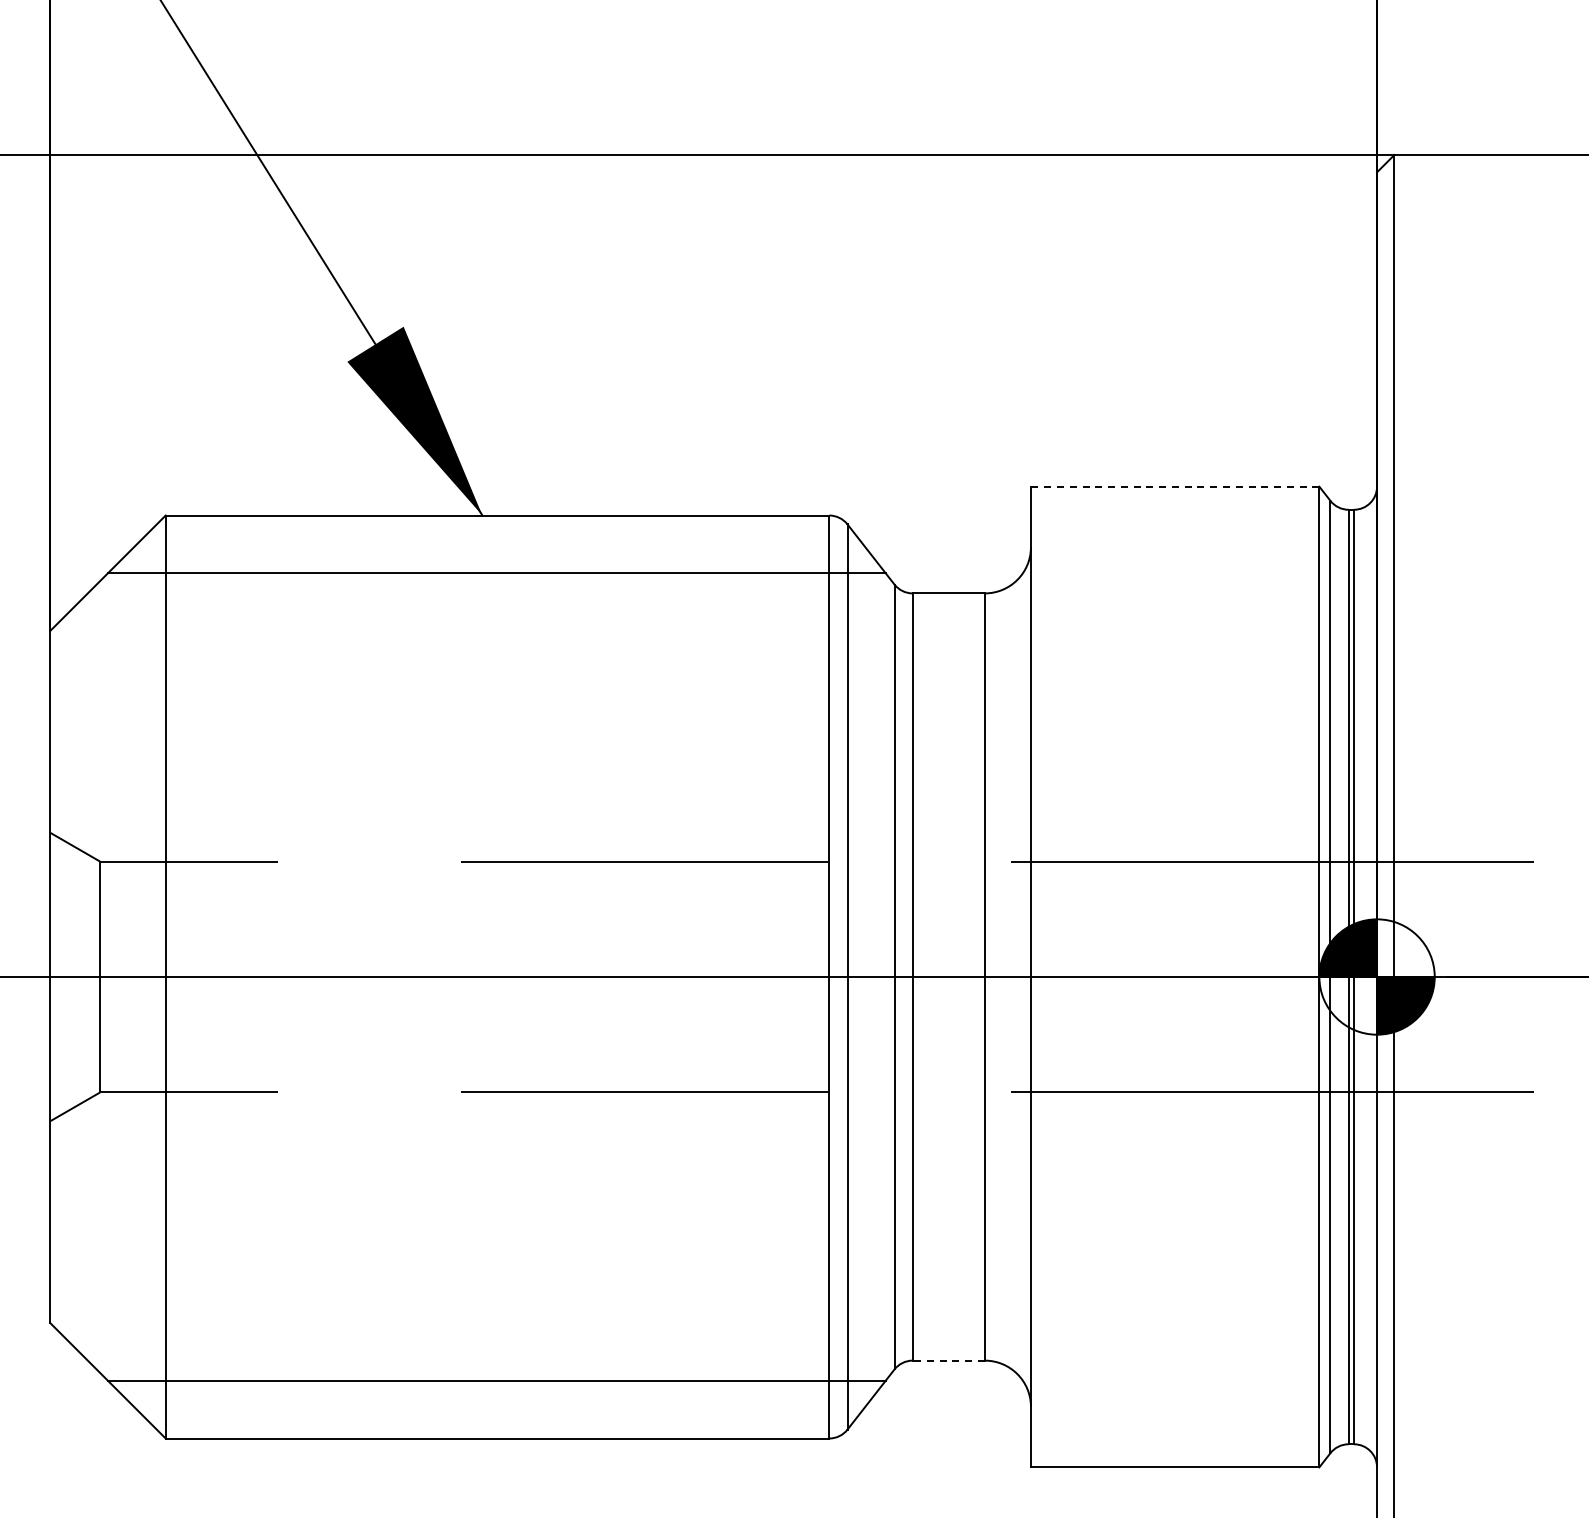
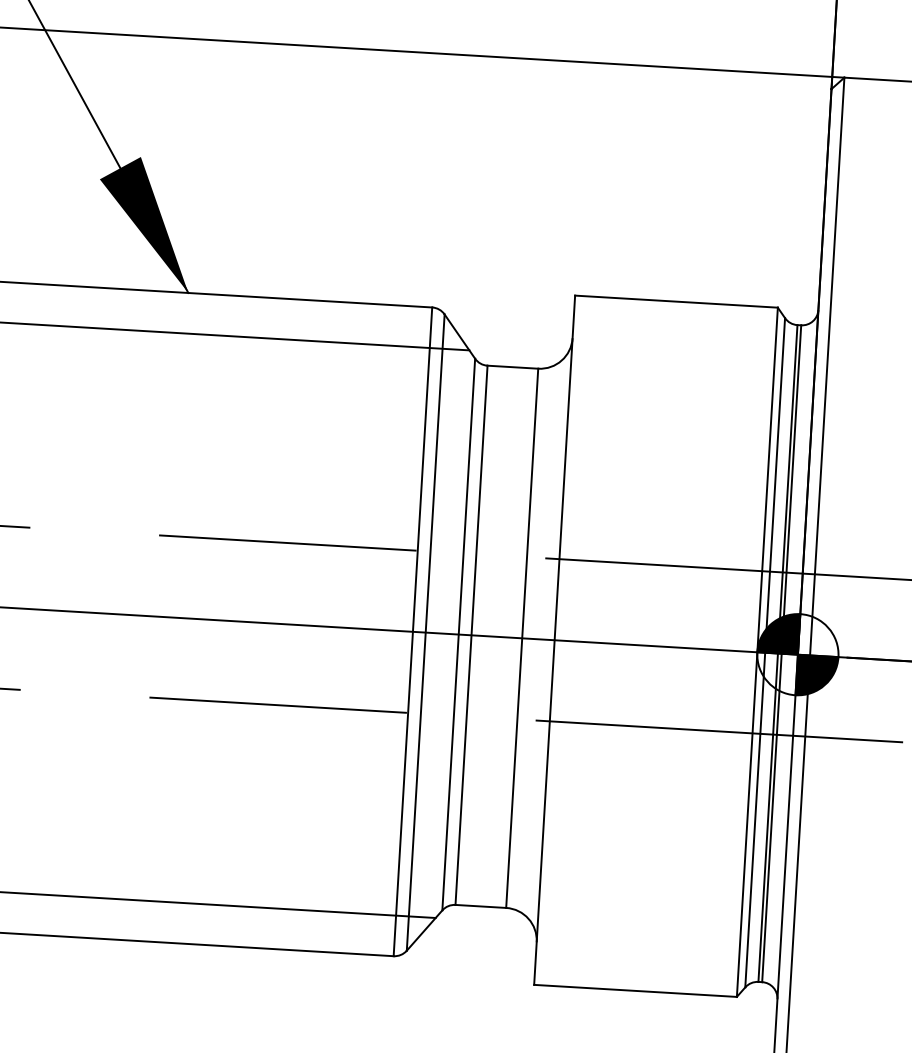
line: (1174, 486) -> (676, 301), dashed -> solid
line: (948, 1360) -> (480, 906), dashed -> solid

